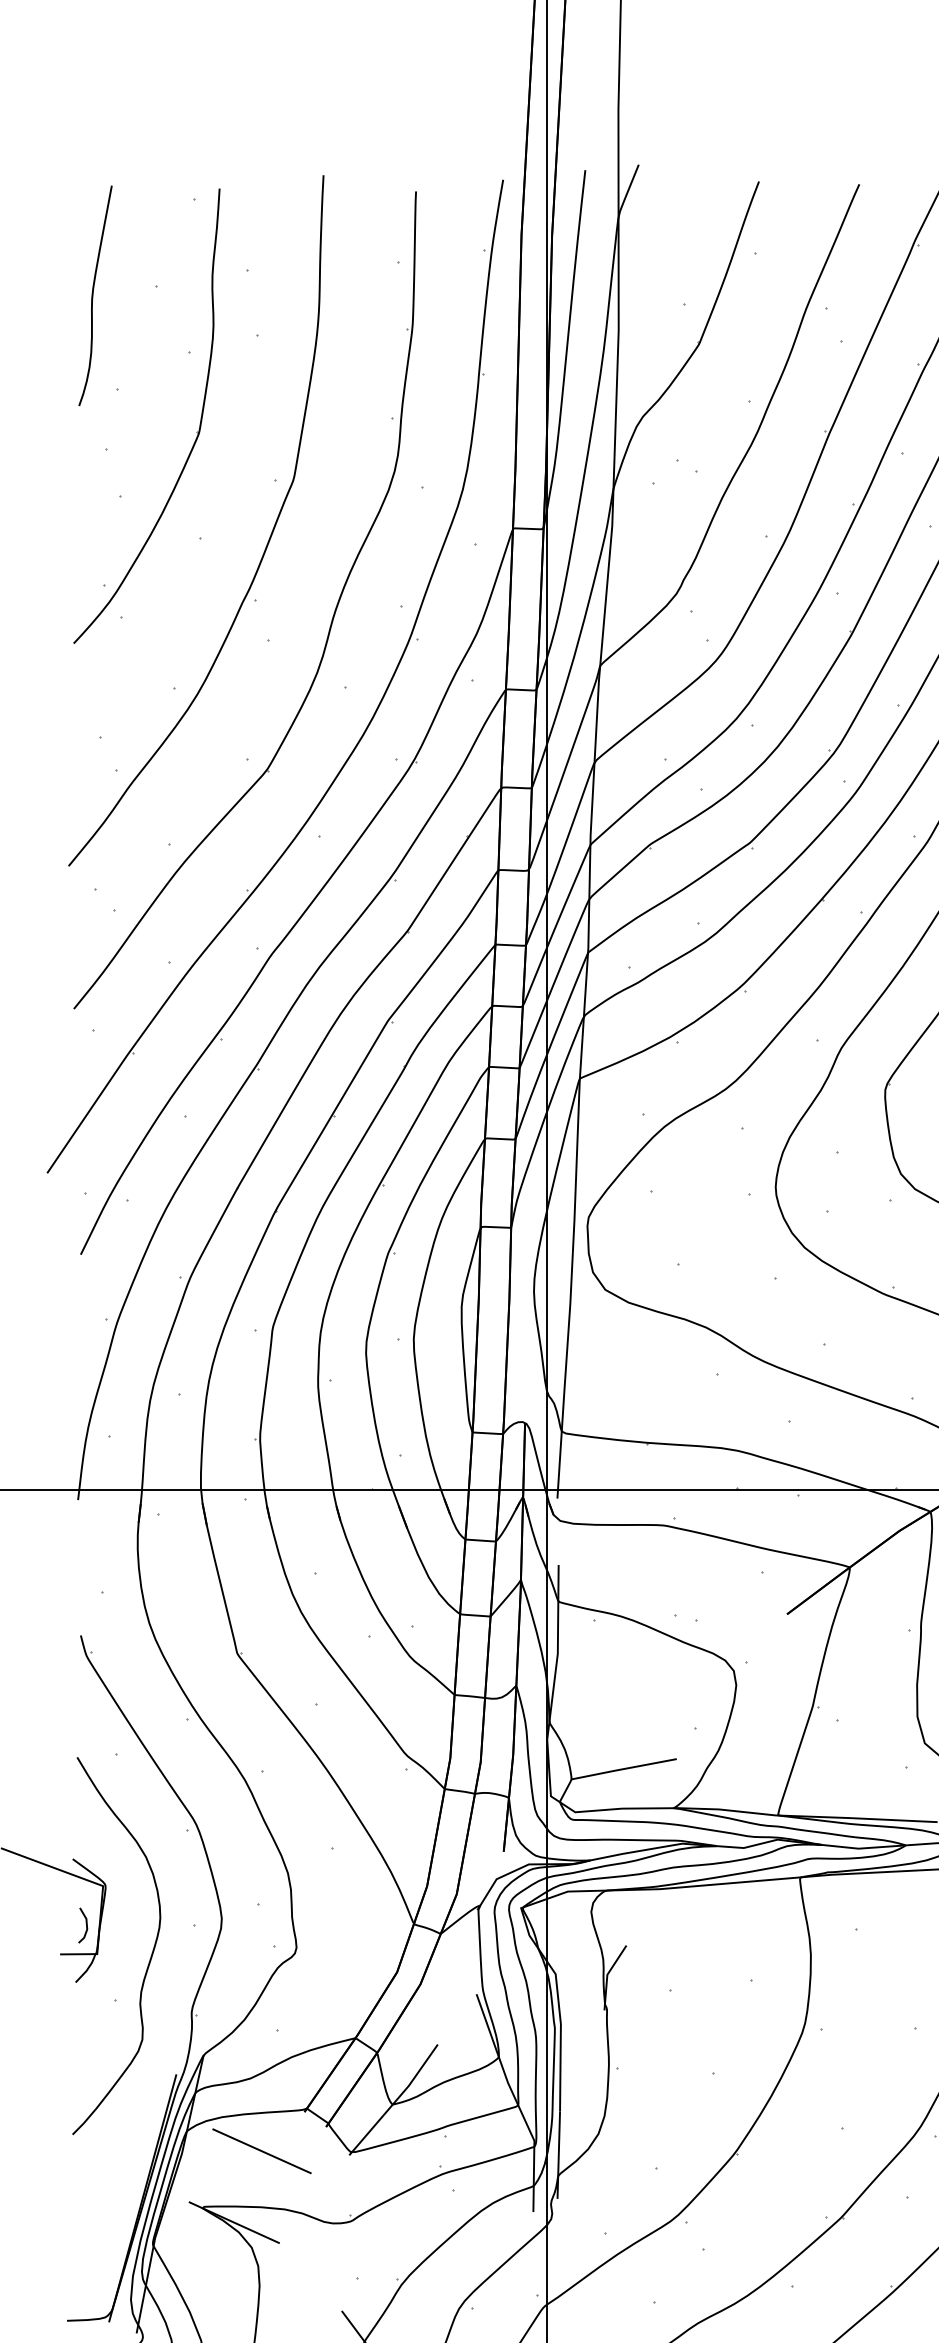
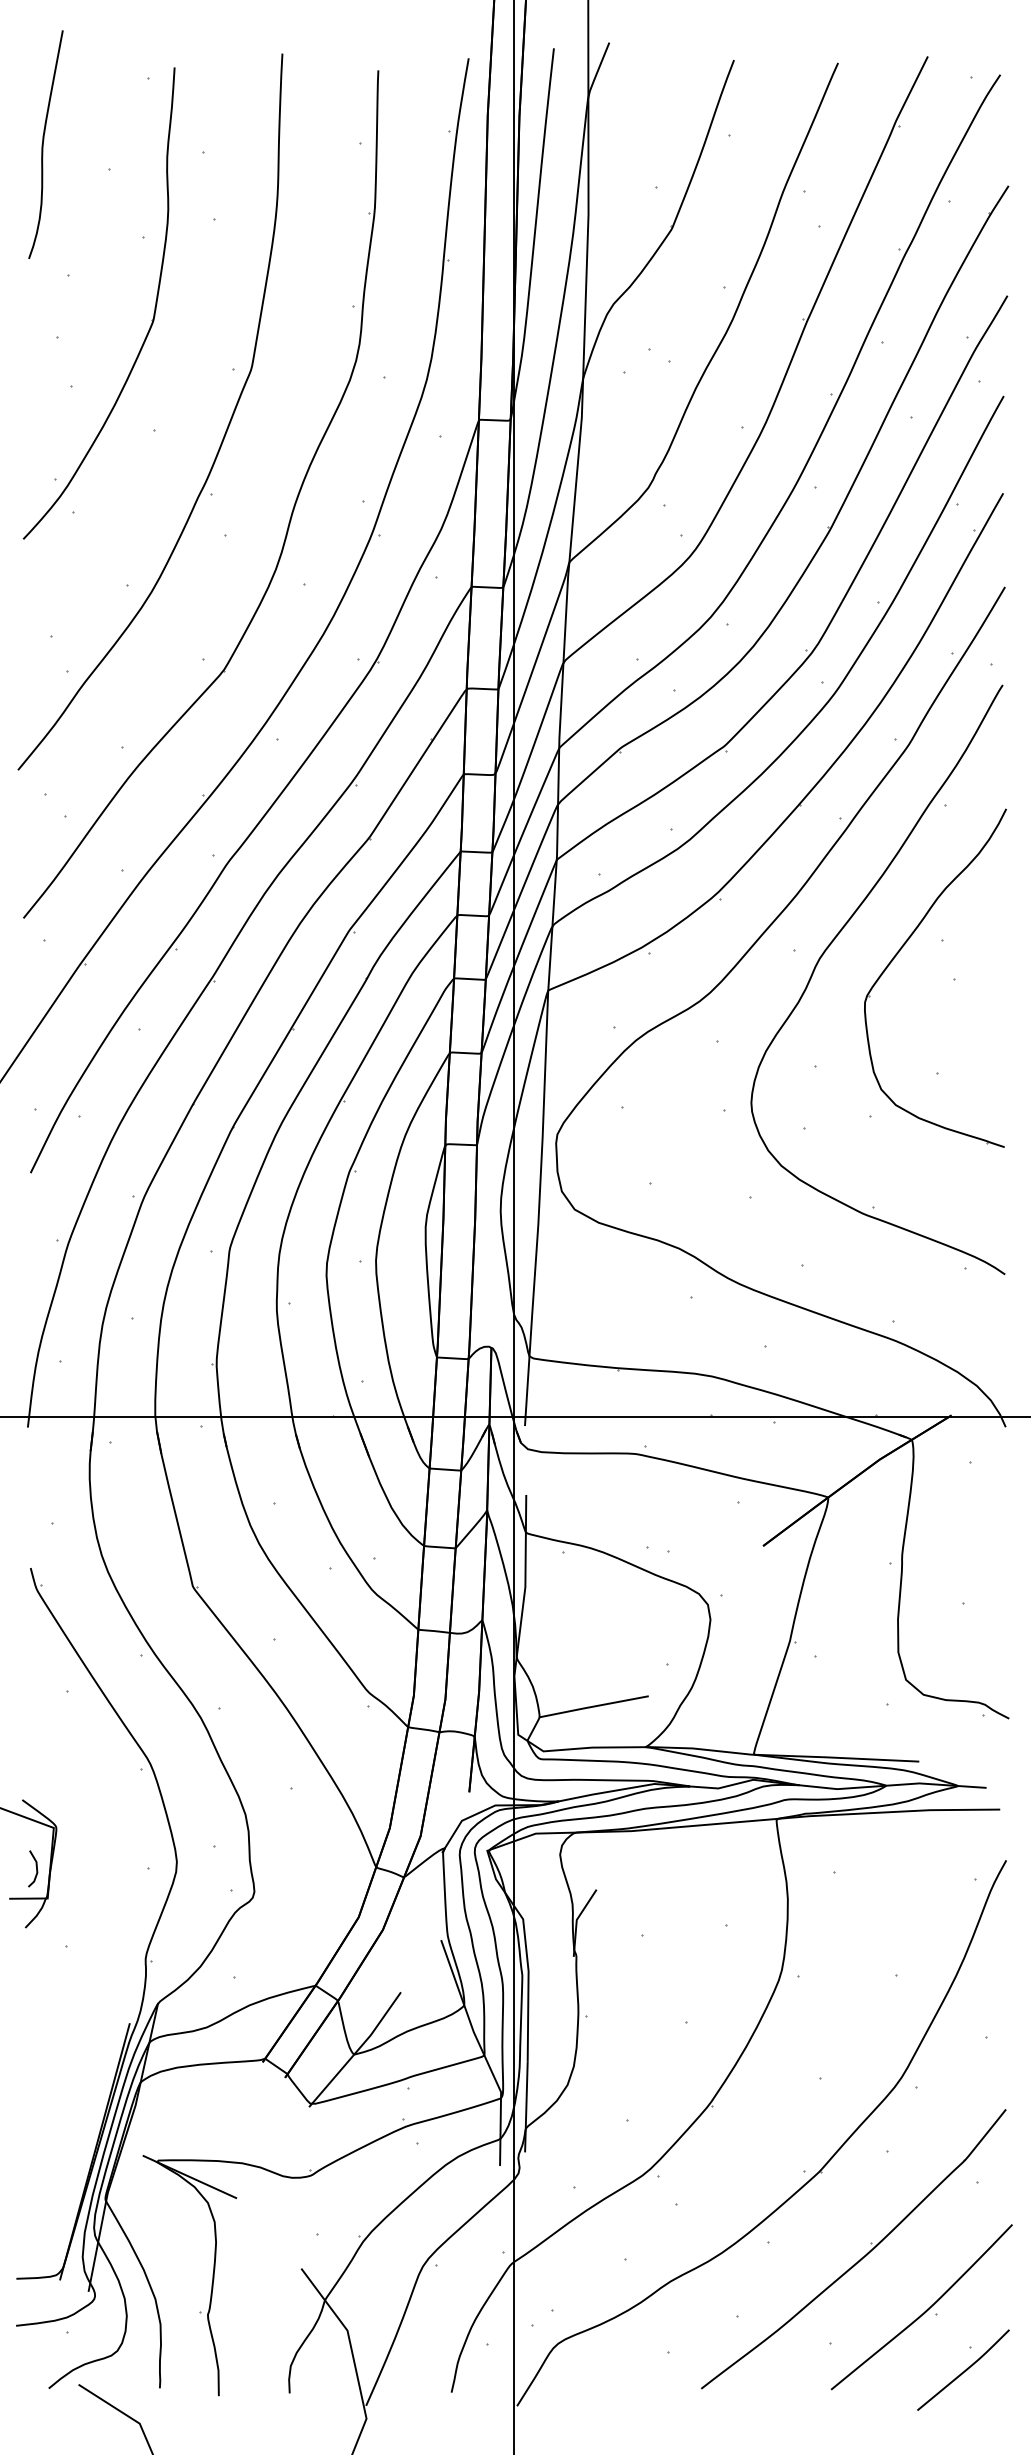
curve: (93, 295) -> (43, 144), moved
curve: (150, 1957) -> (102, 1902), removed
line: (261, 2150) -> (218, 2102), removed

